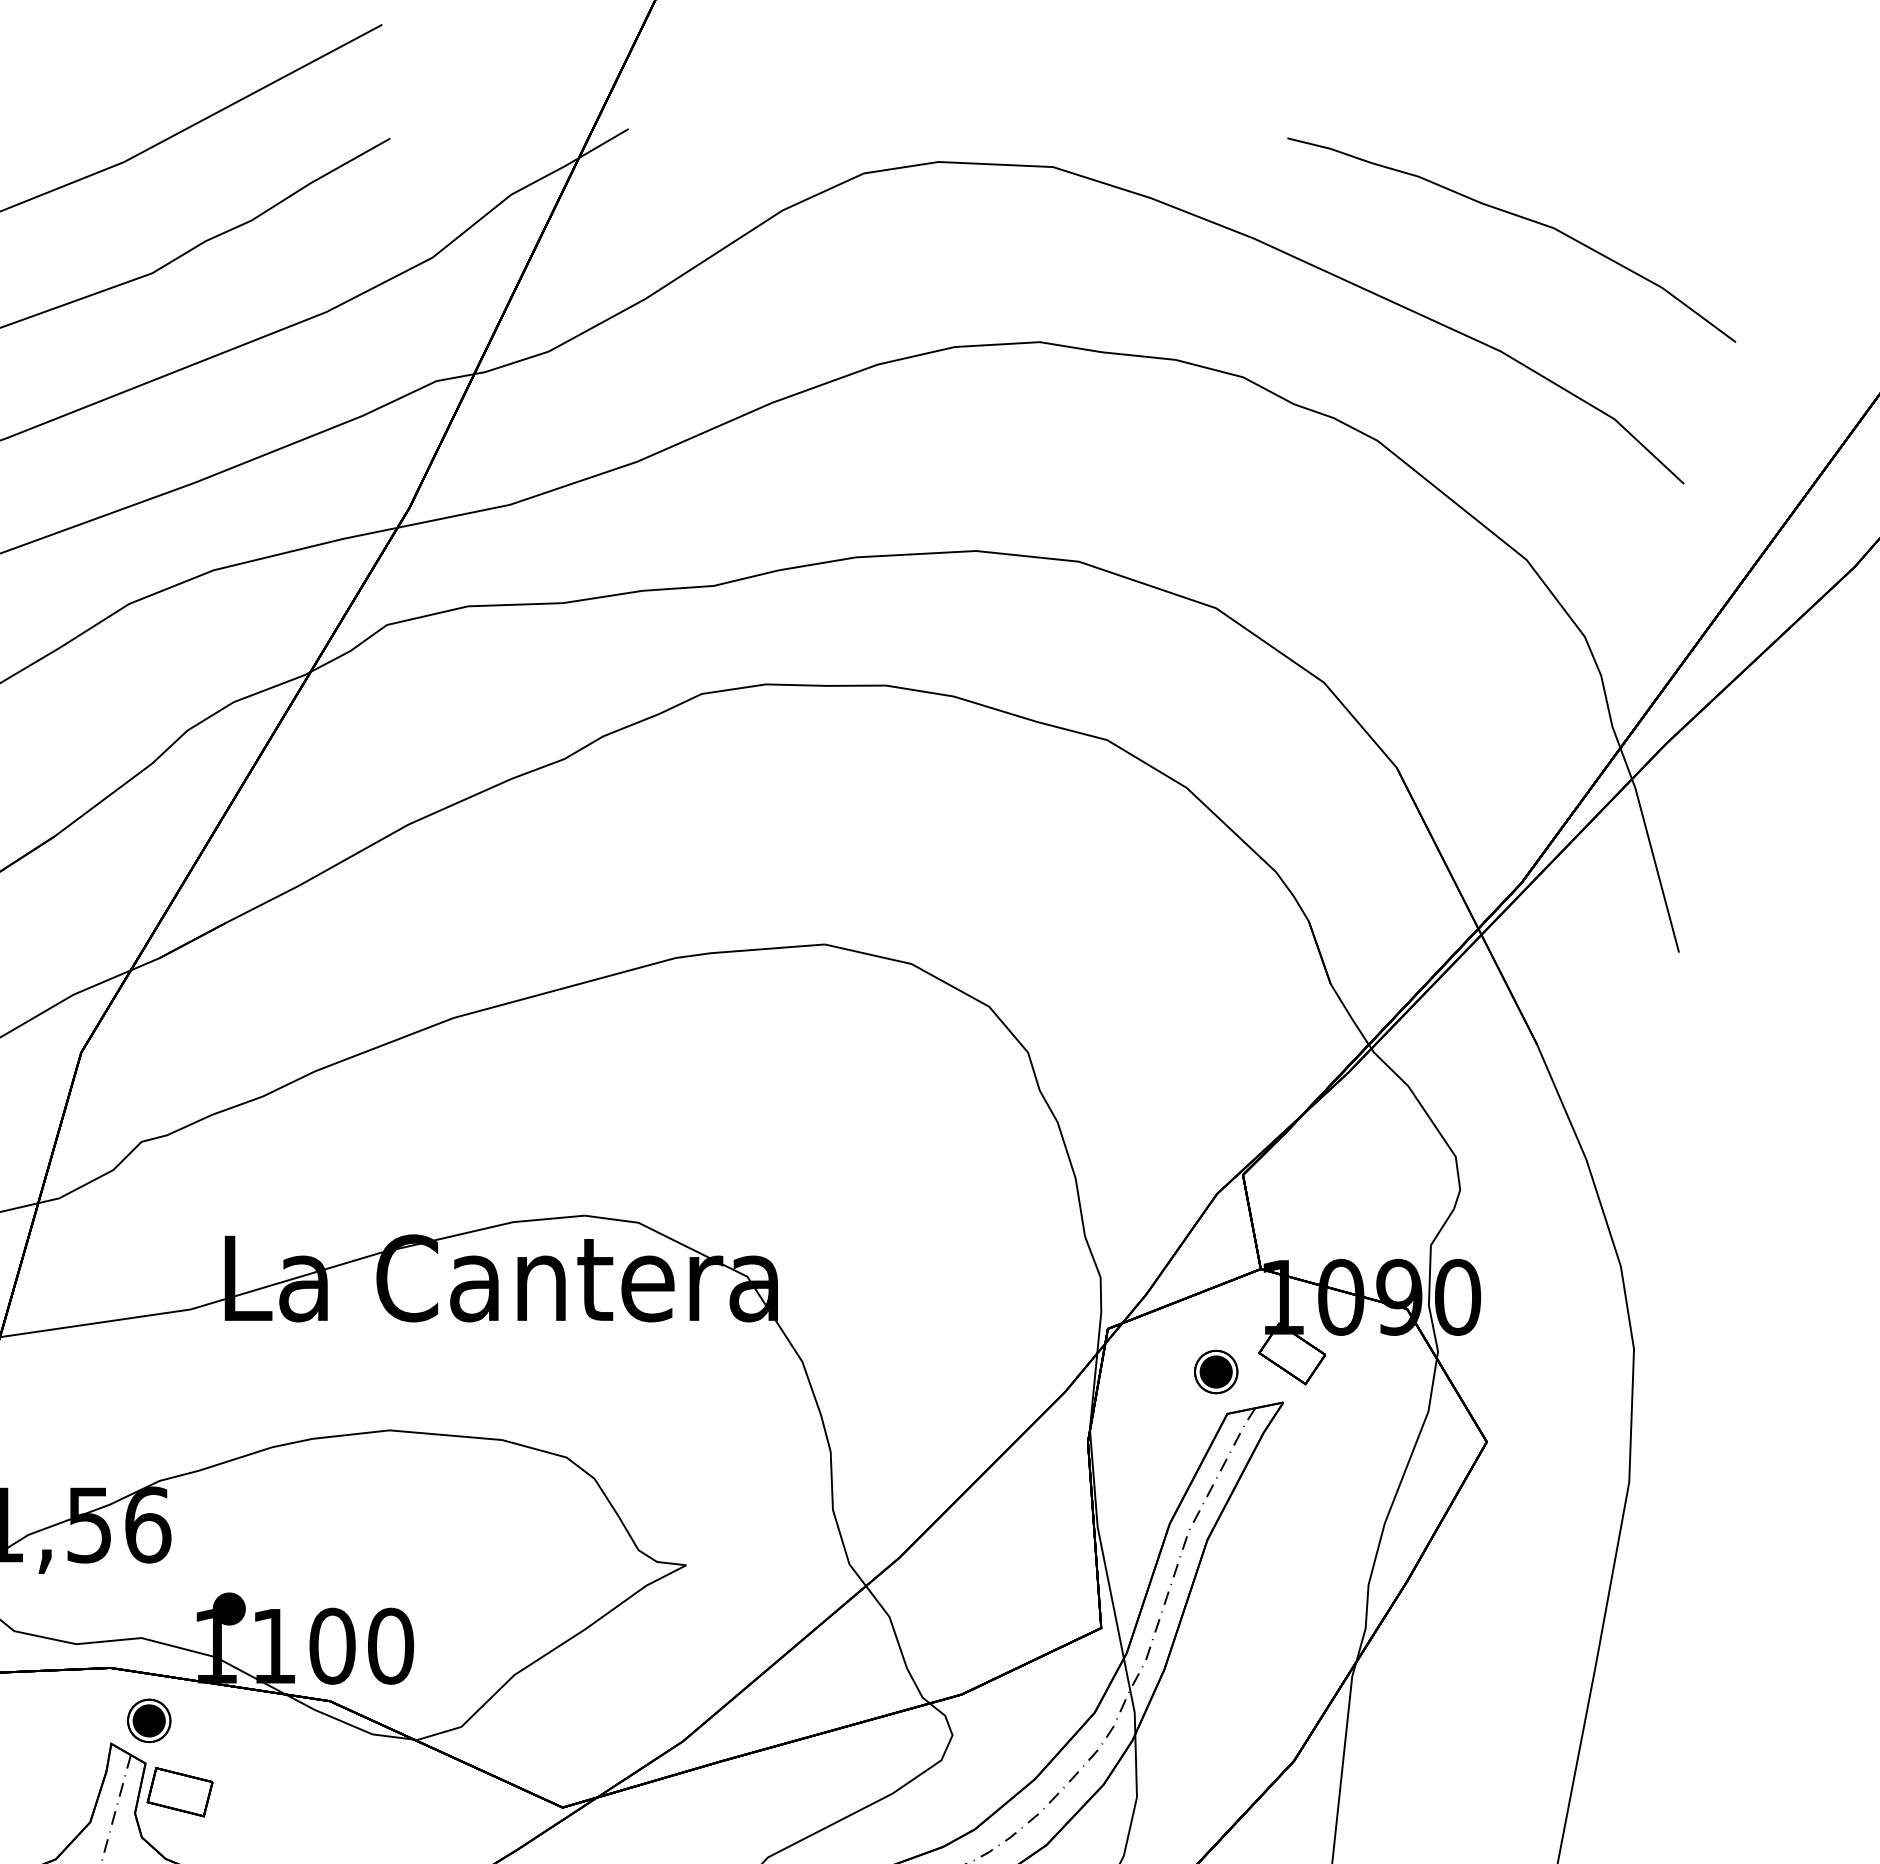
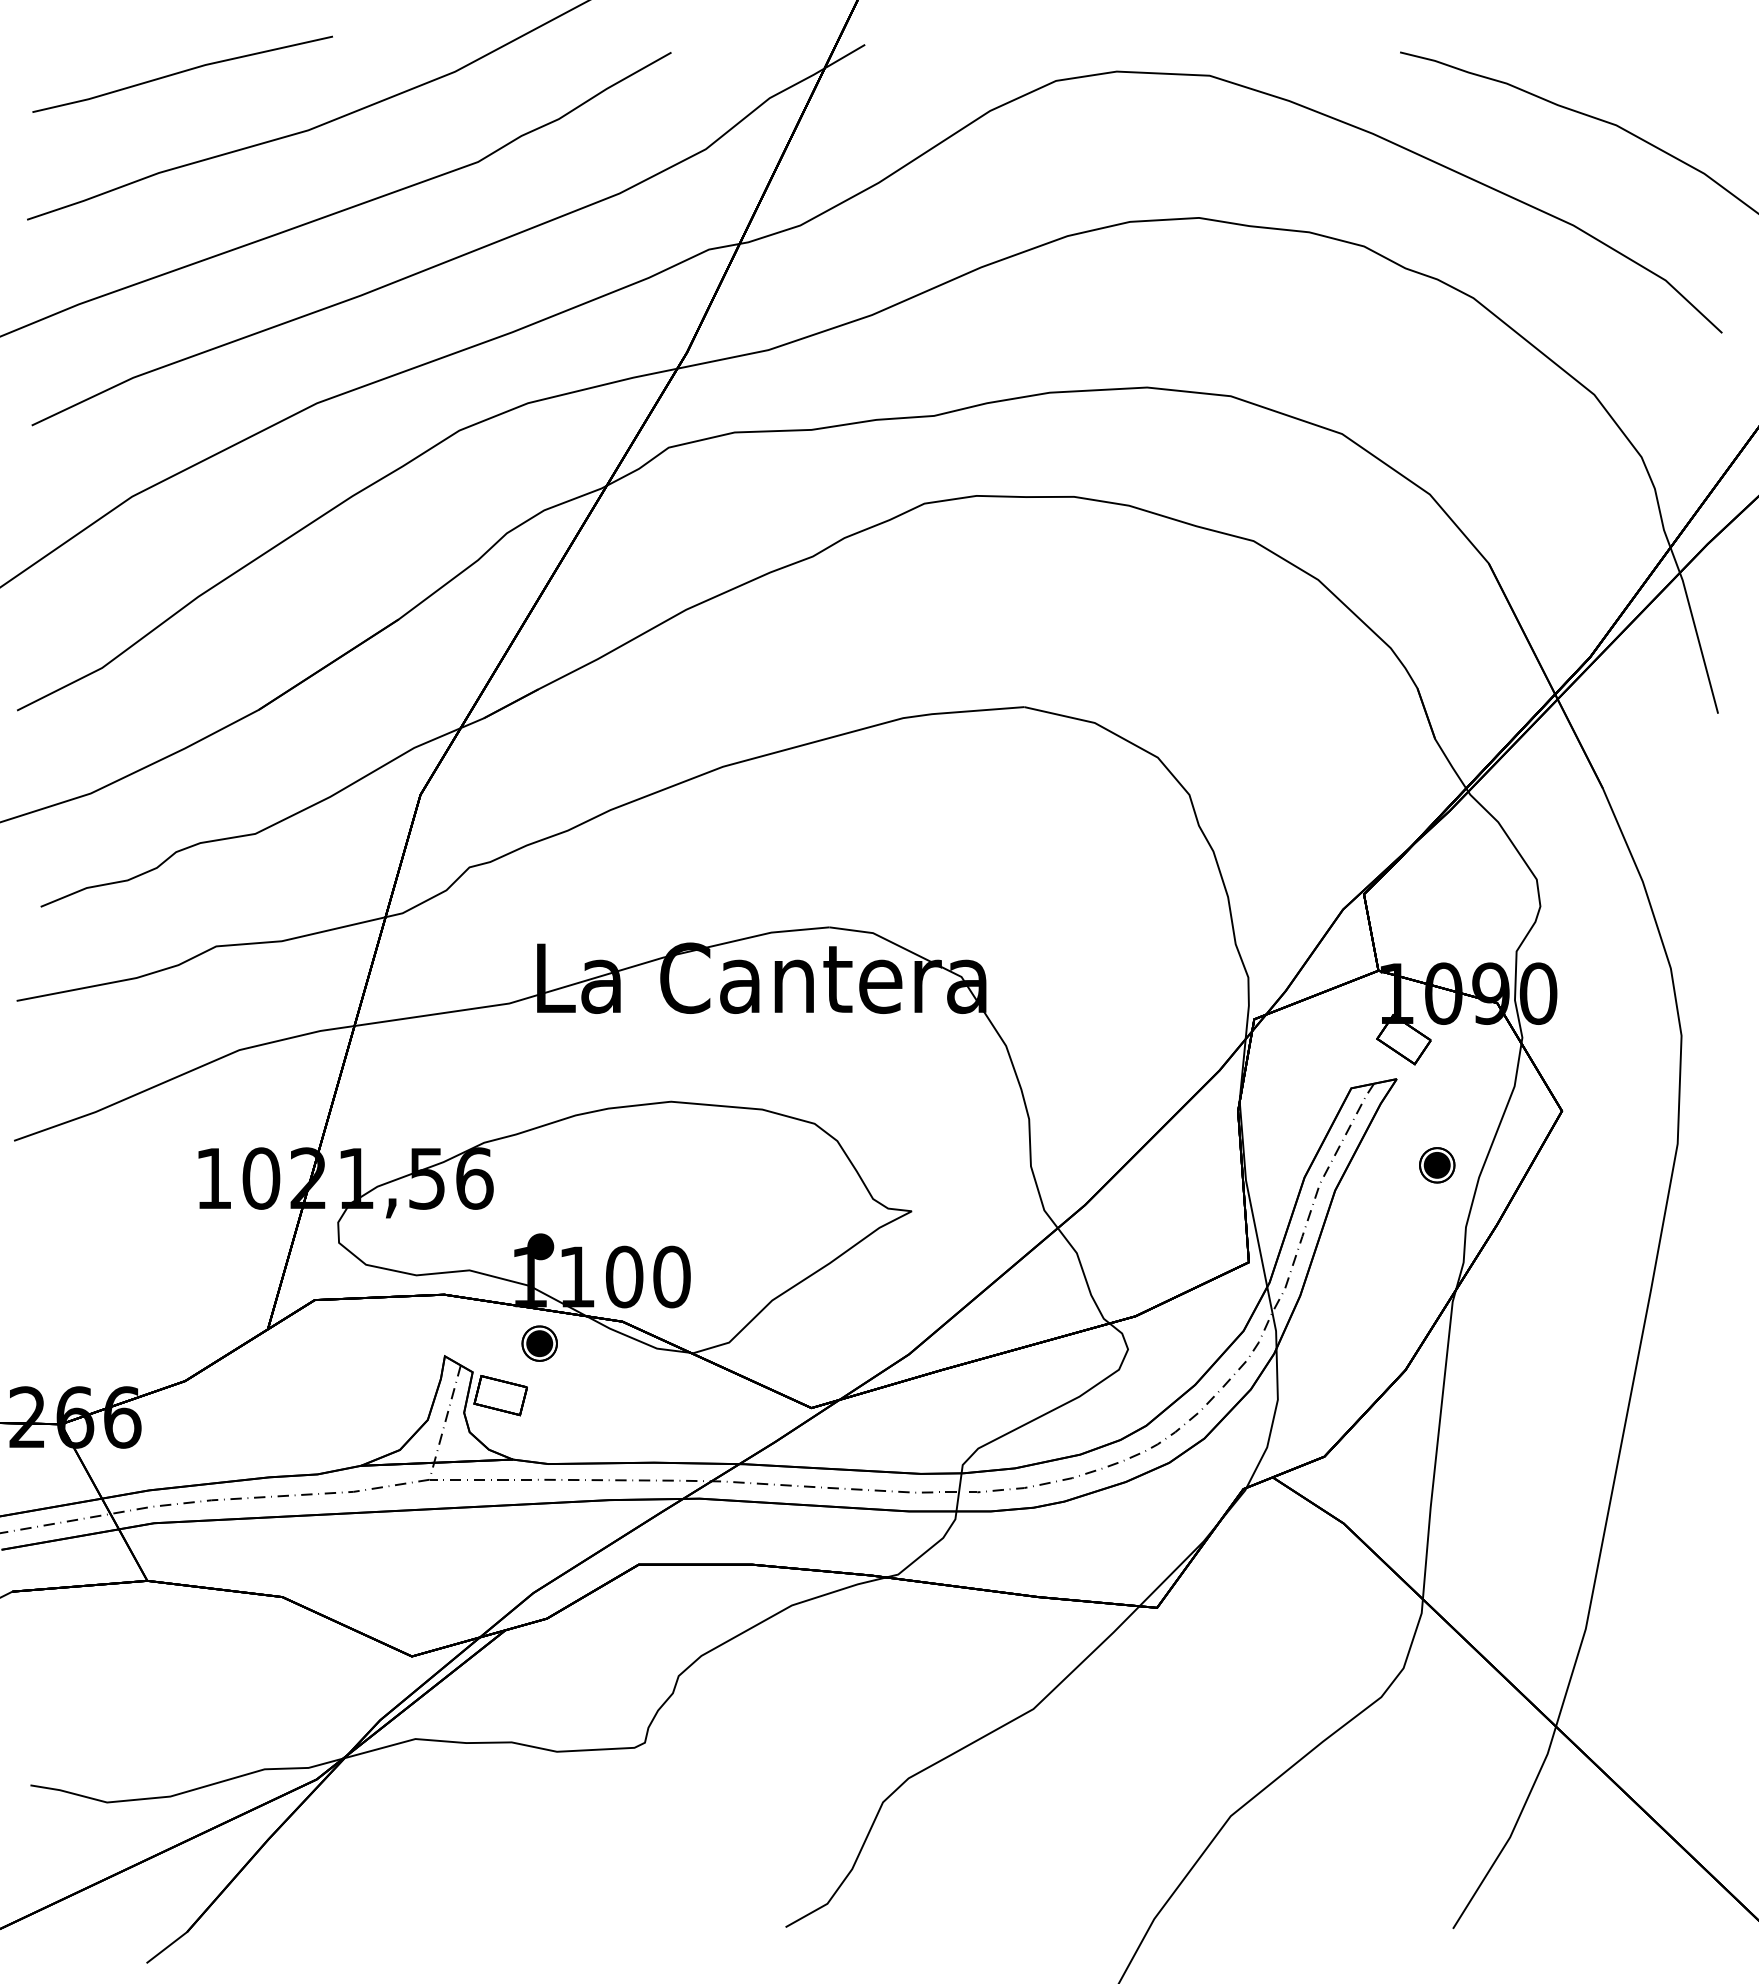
part: (1216, 1372) -> (1437, 1165), moved
part: (148, 1720) -> (539, 1343), moved

